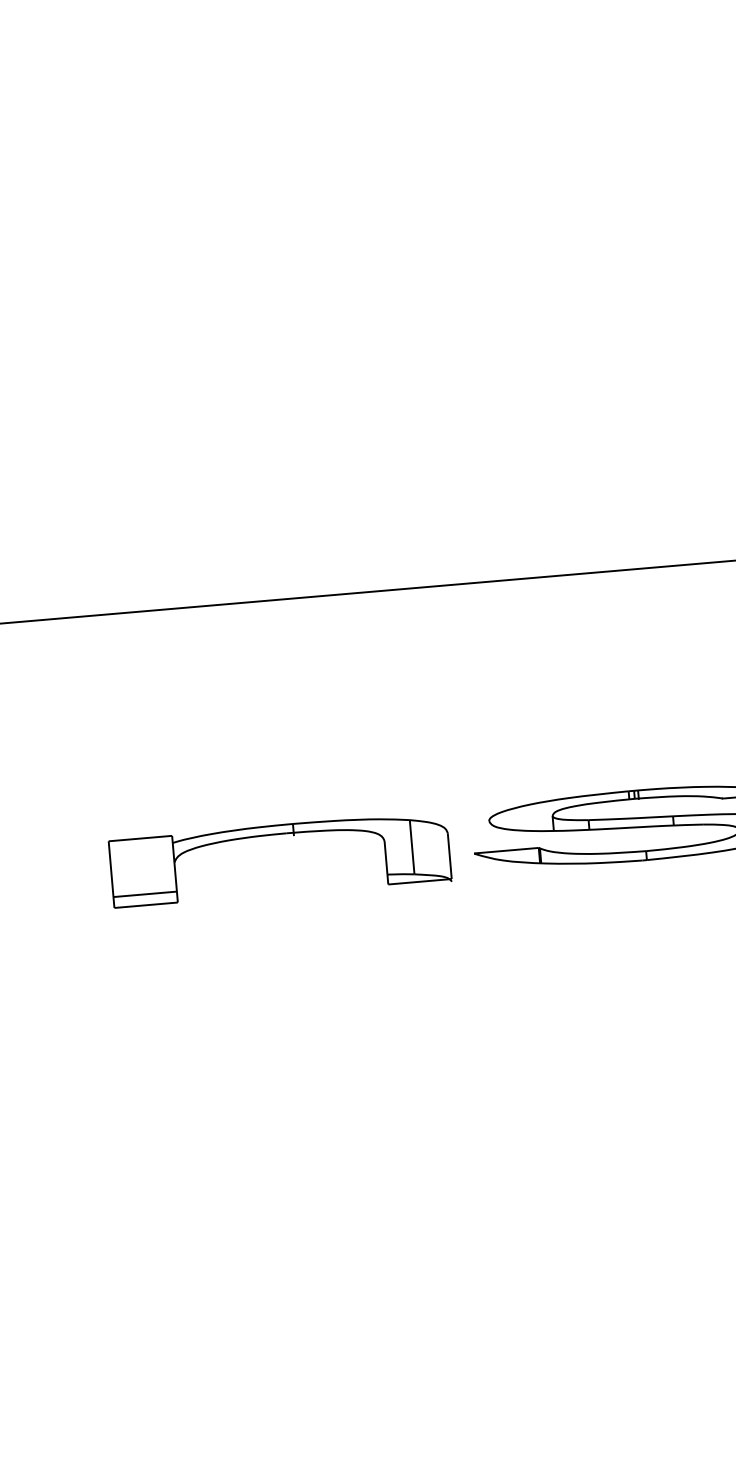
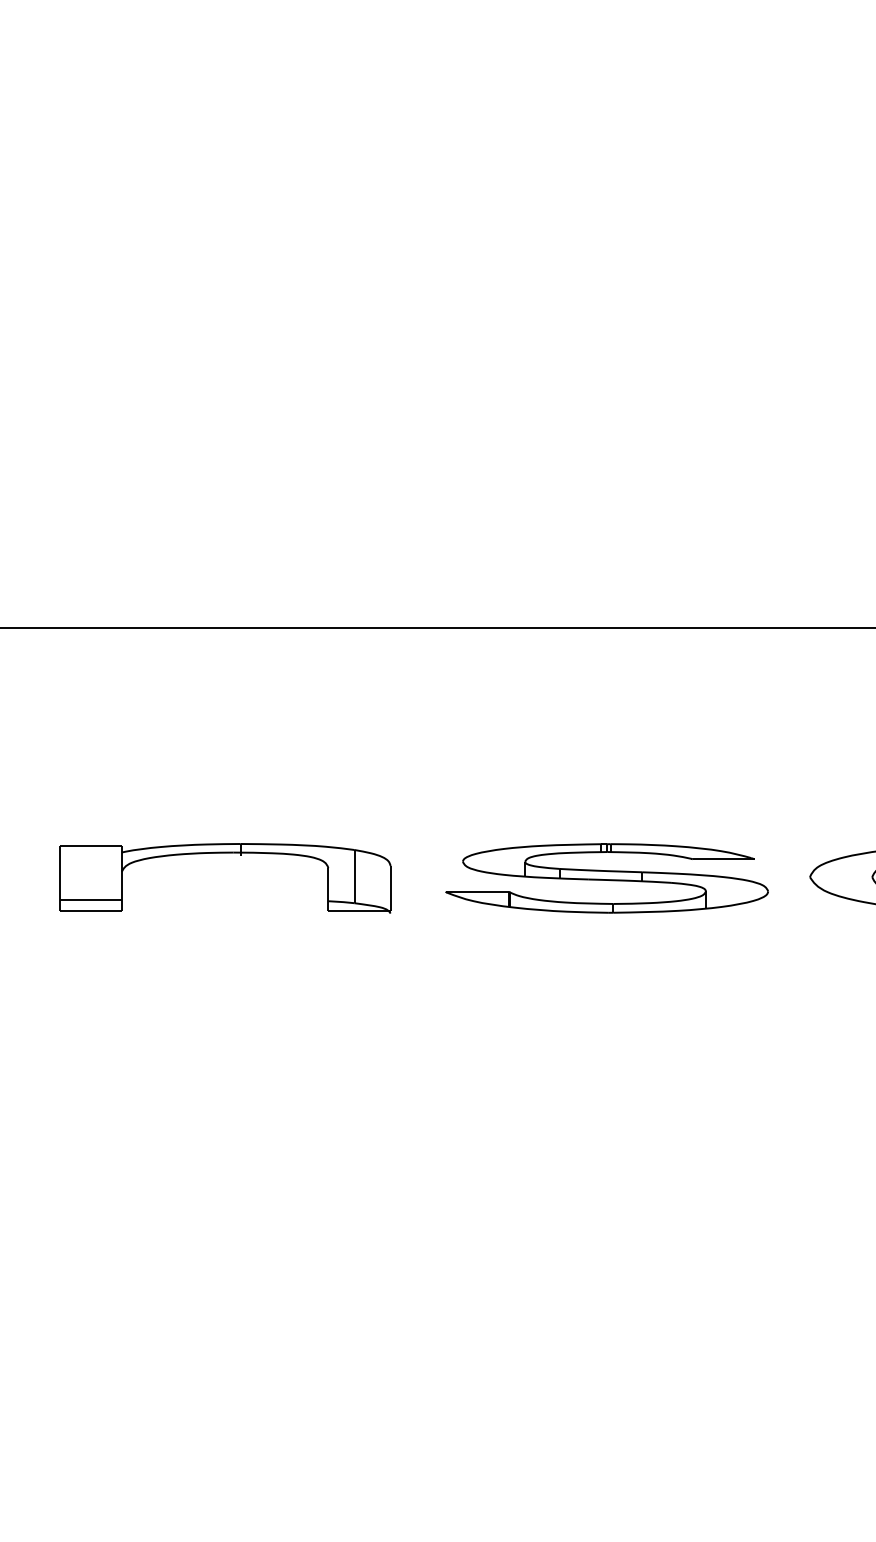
part: (278, 834) -> (225, 853), moved

